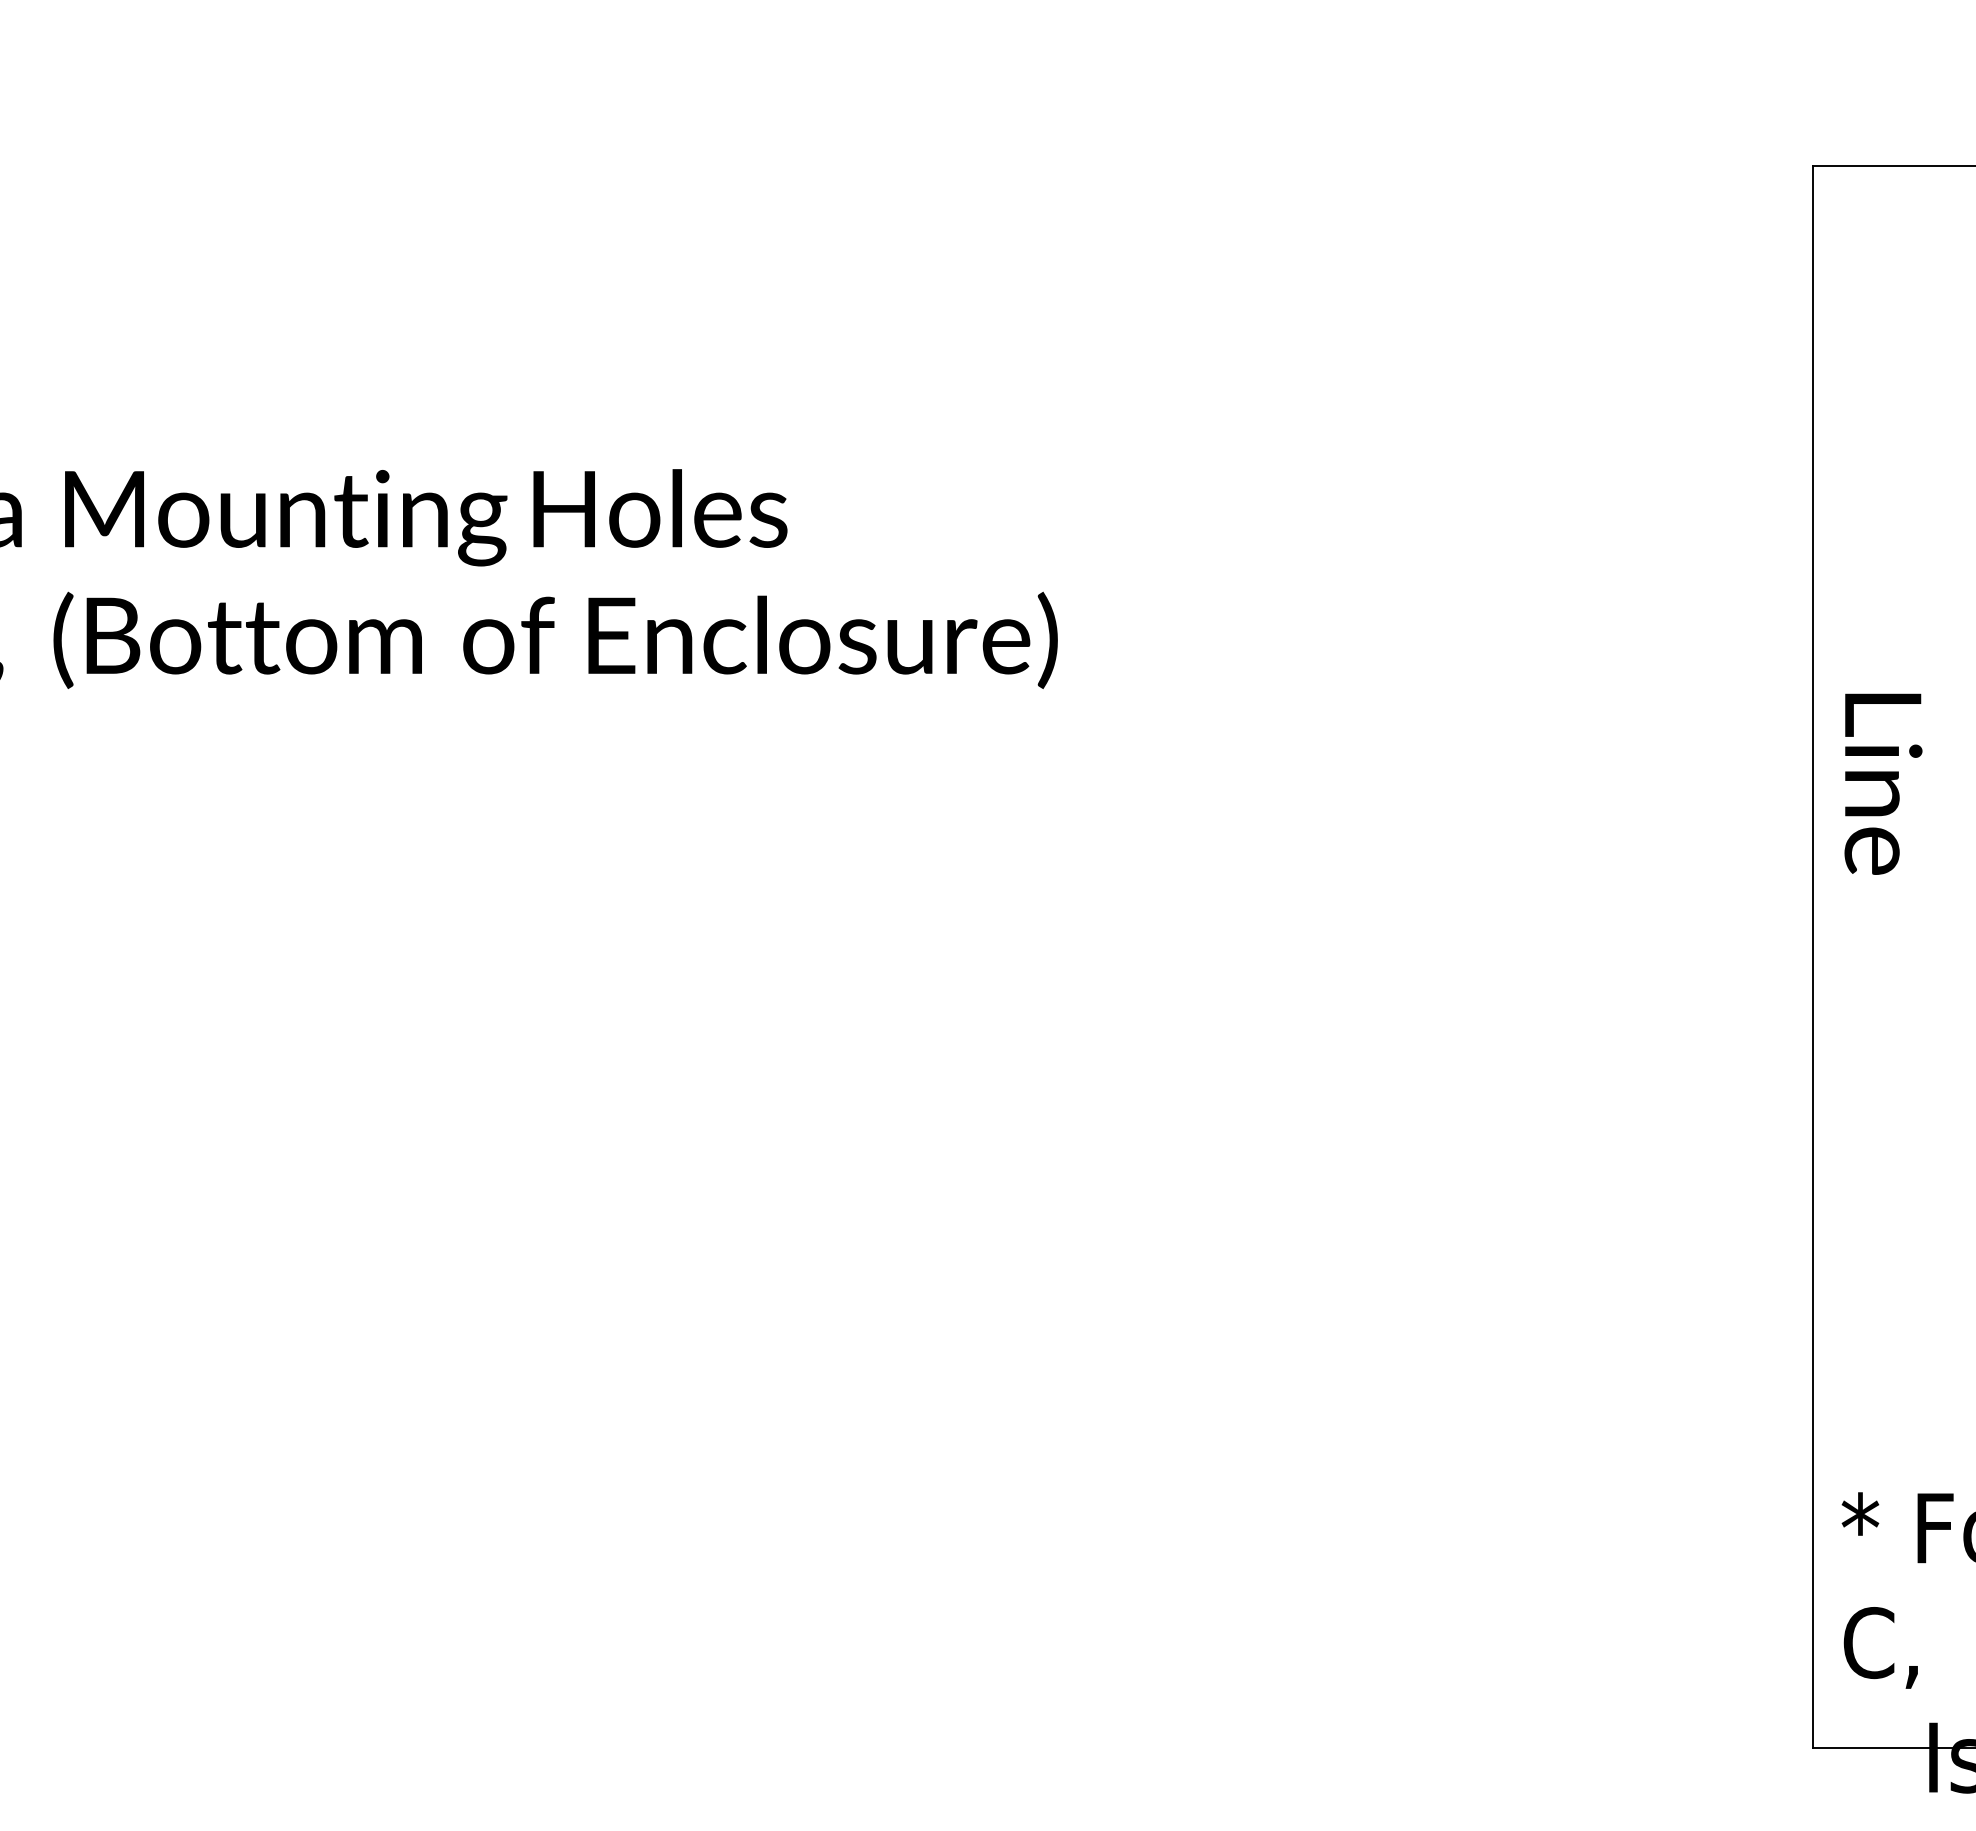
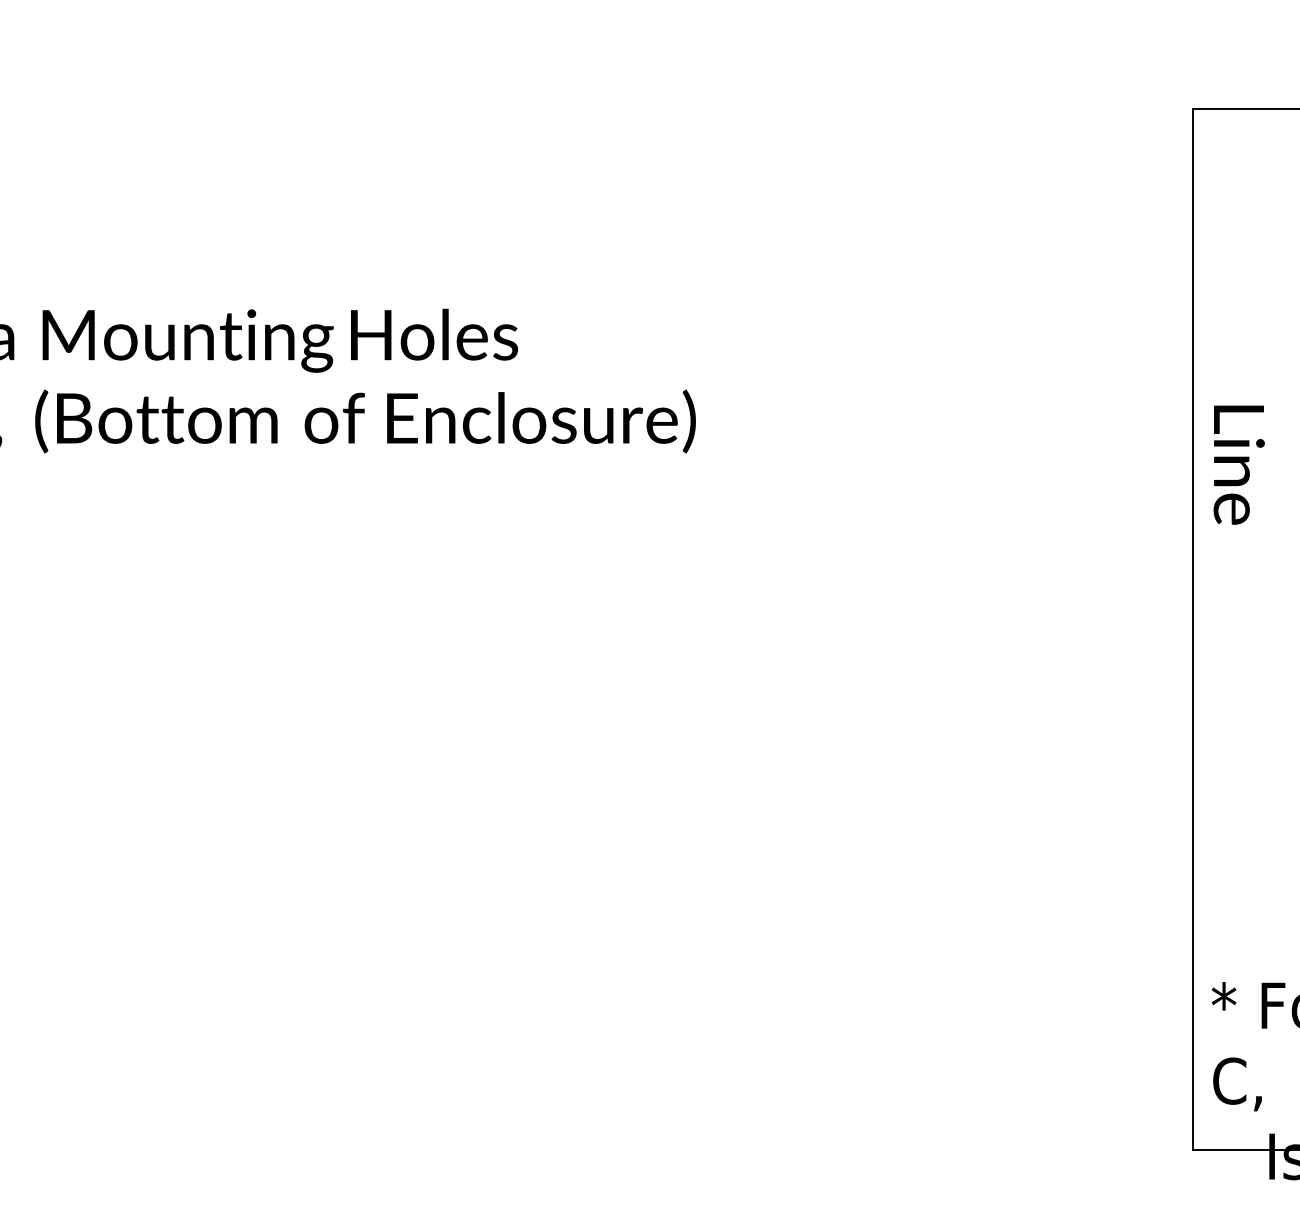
text: (1882, 783) -> (1238, 464), moved

